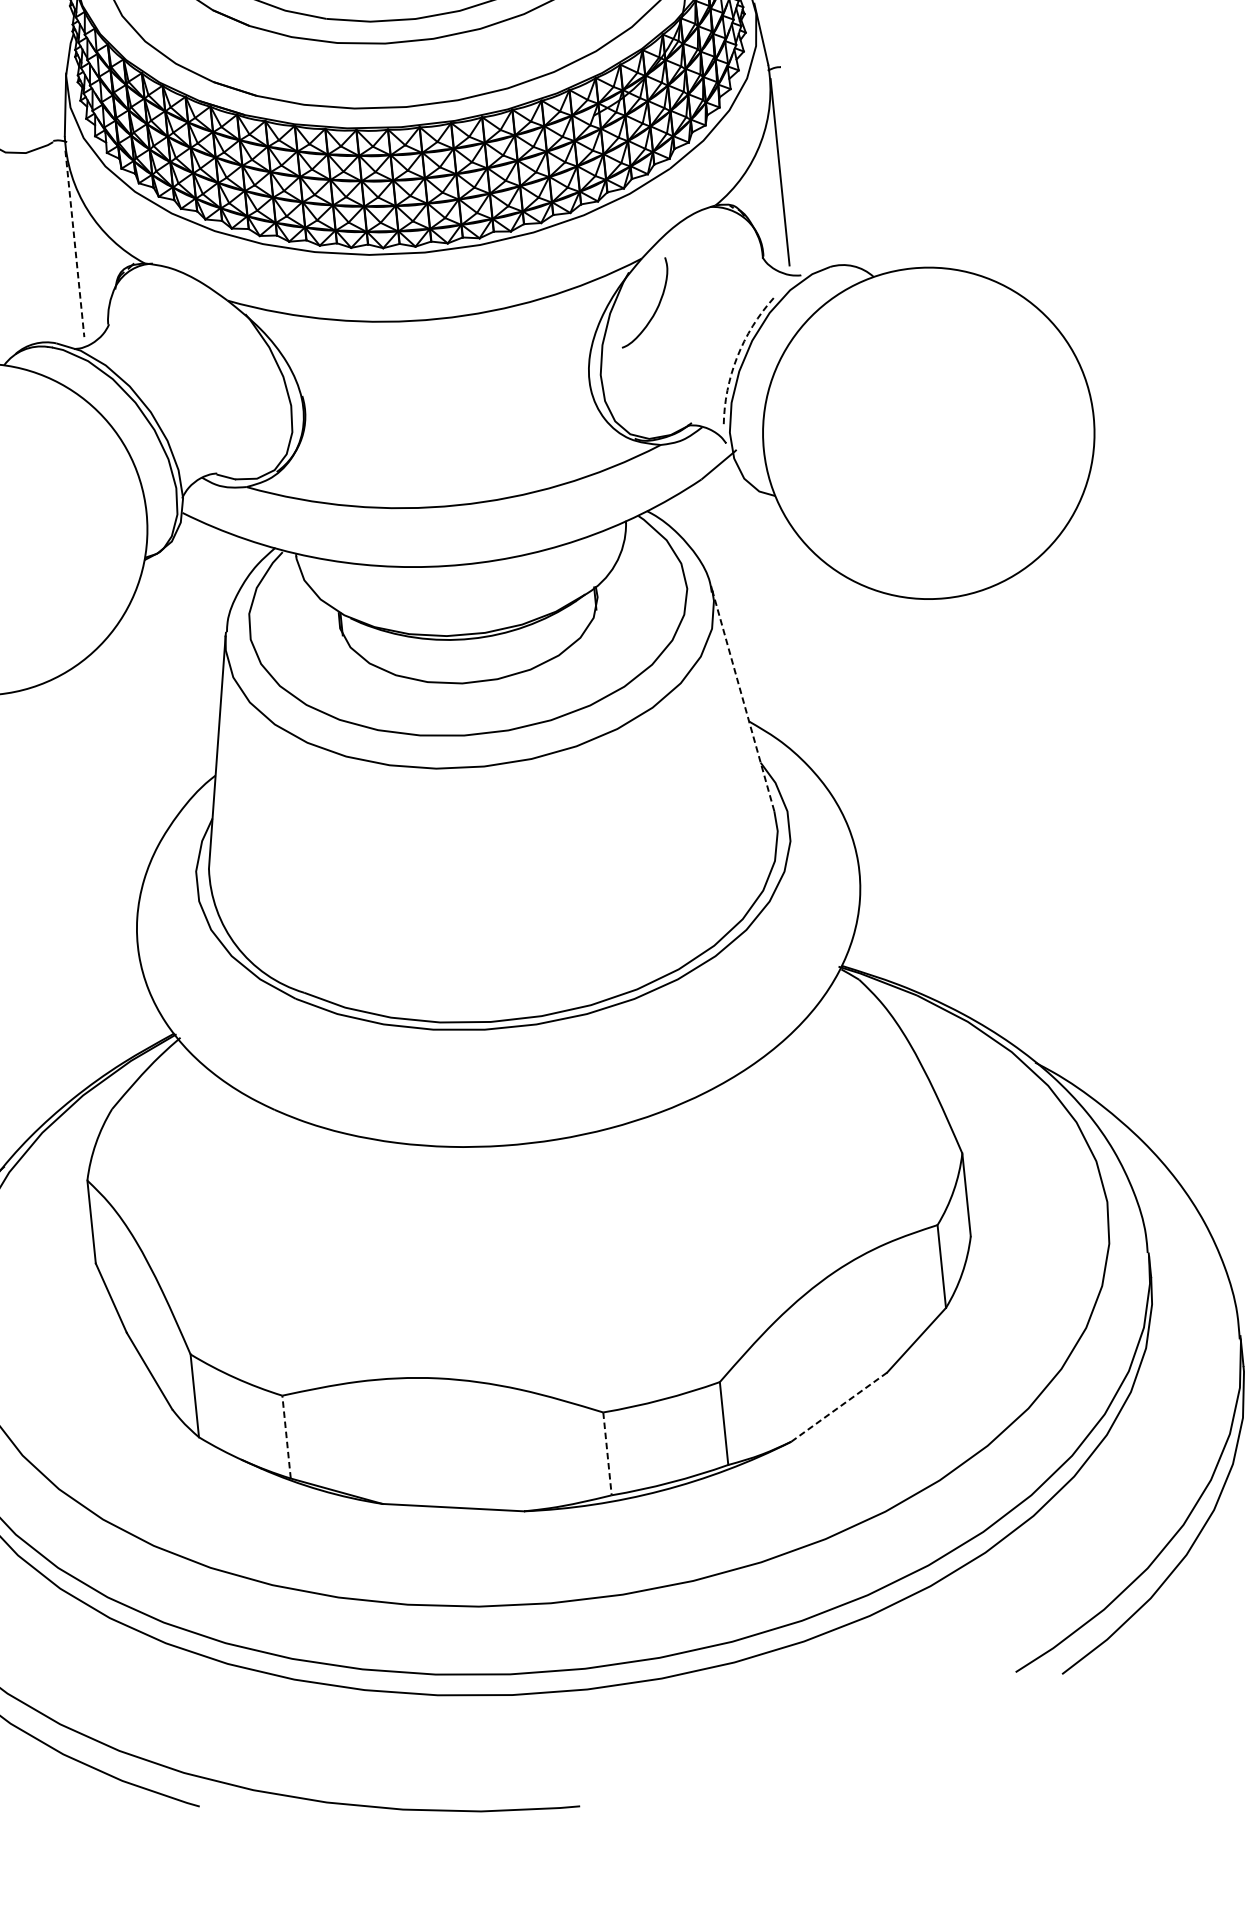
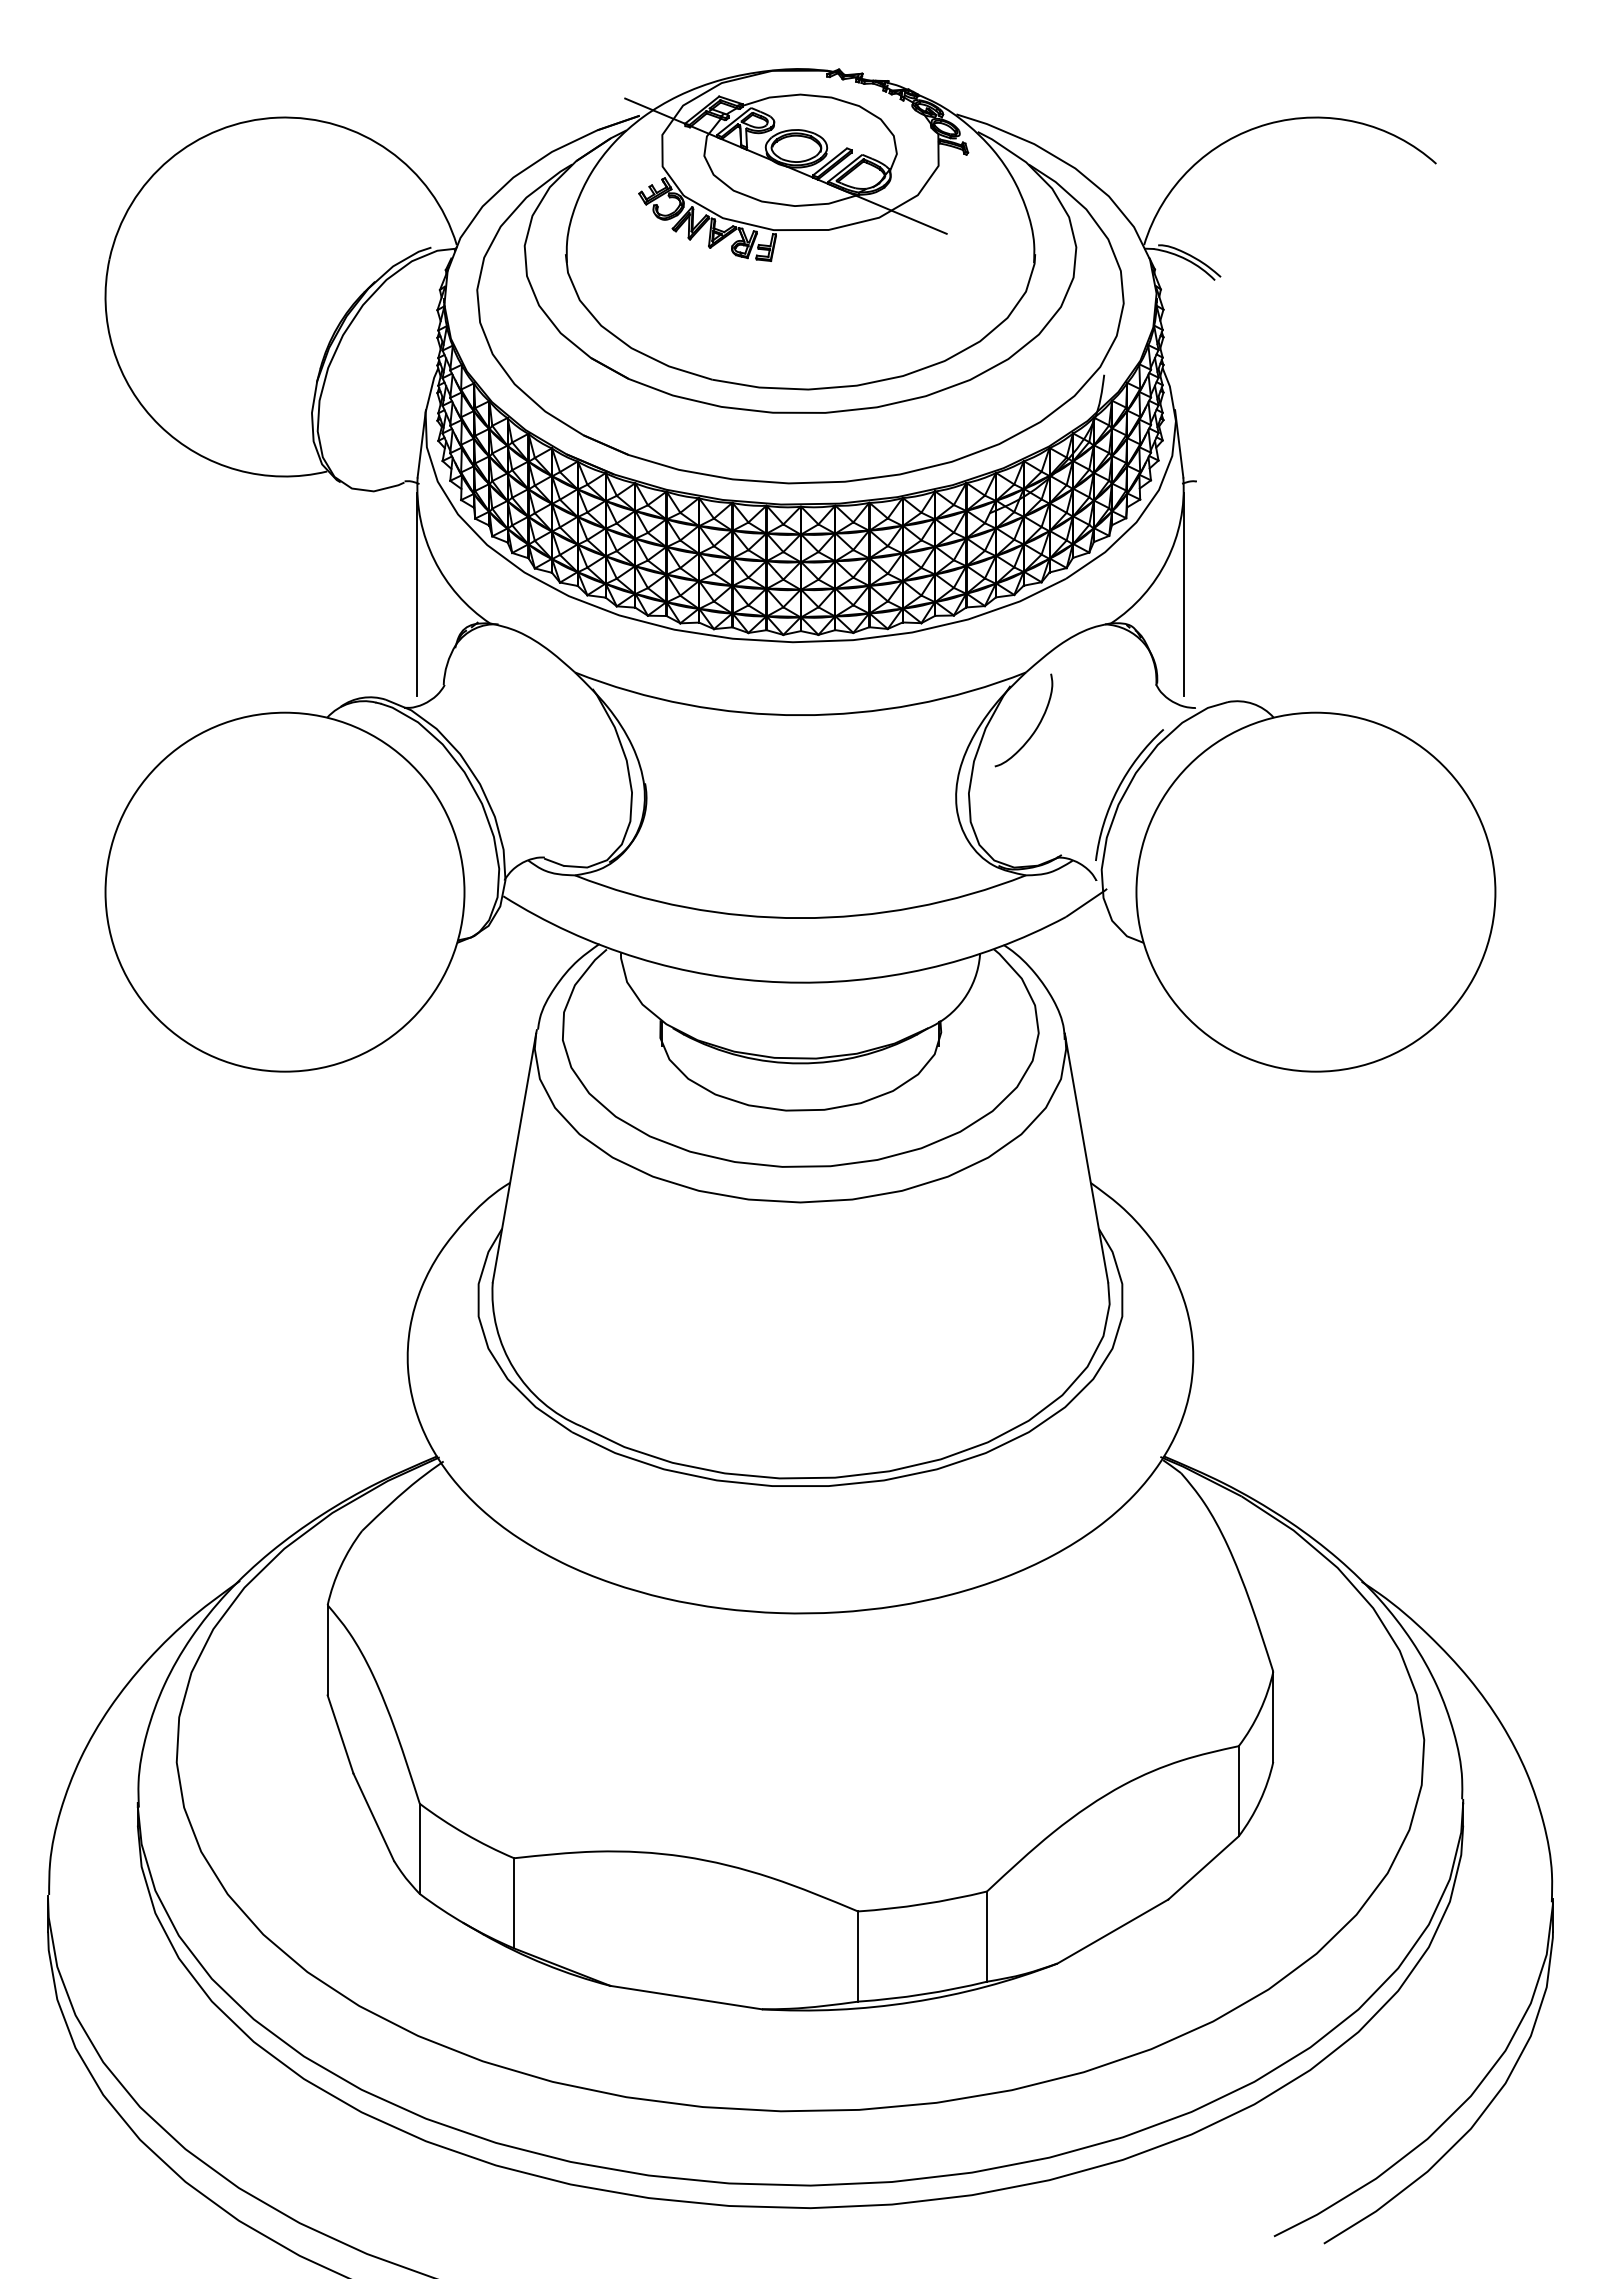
line: (74, 244) -> (416, 595), dashed -> solid
arc: (736, 357) -> (1117, 789), dashed -> solid
line: (742, 698) -> (1086, 1157), dashed -> solid
line: (839, 1407) -> (1113, 1931), dashed -> solid
line: (286, 1436) -> (514, 1902), dashed -> solid
line: (607, 1454) -> (858, 1957), dashed -> solid

